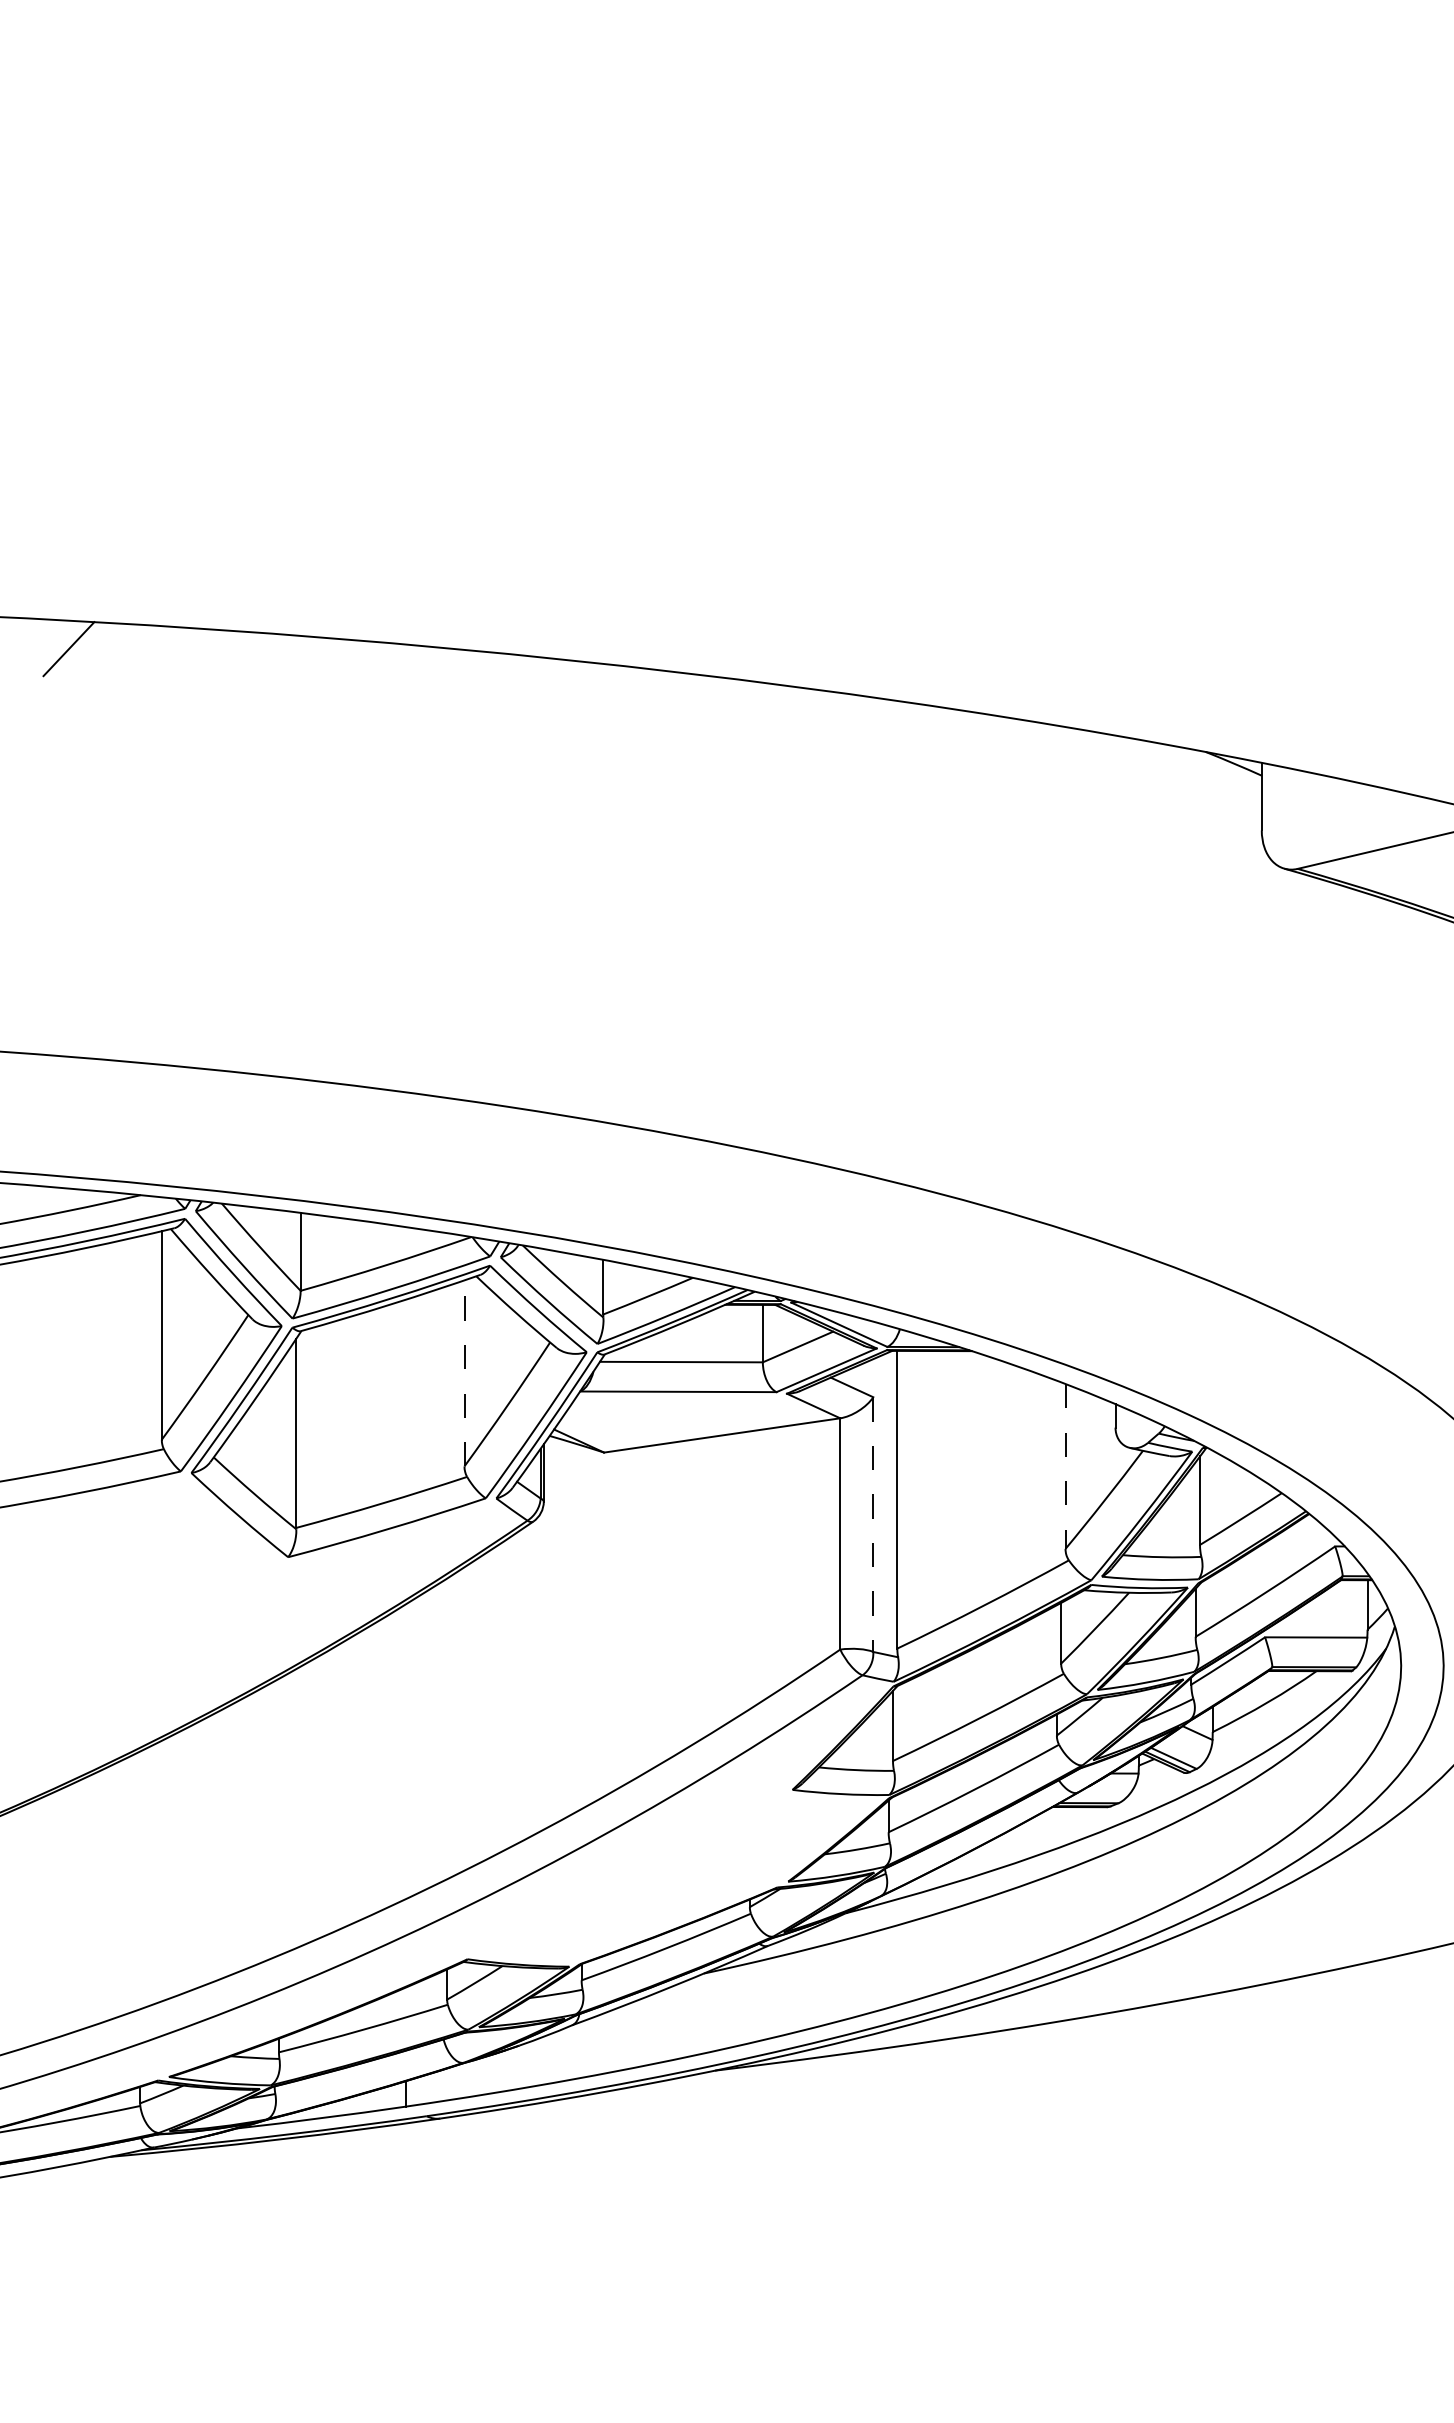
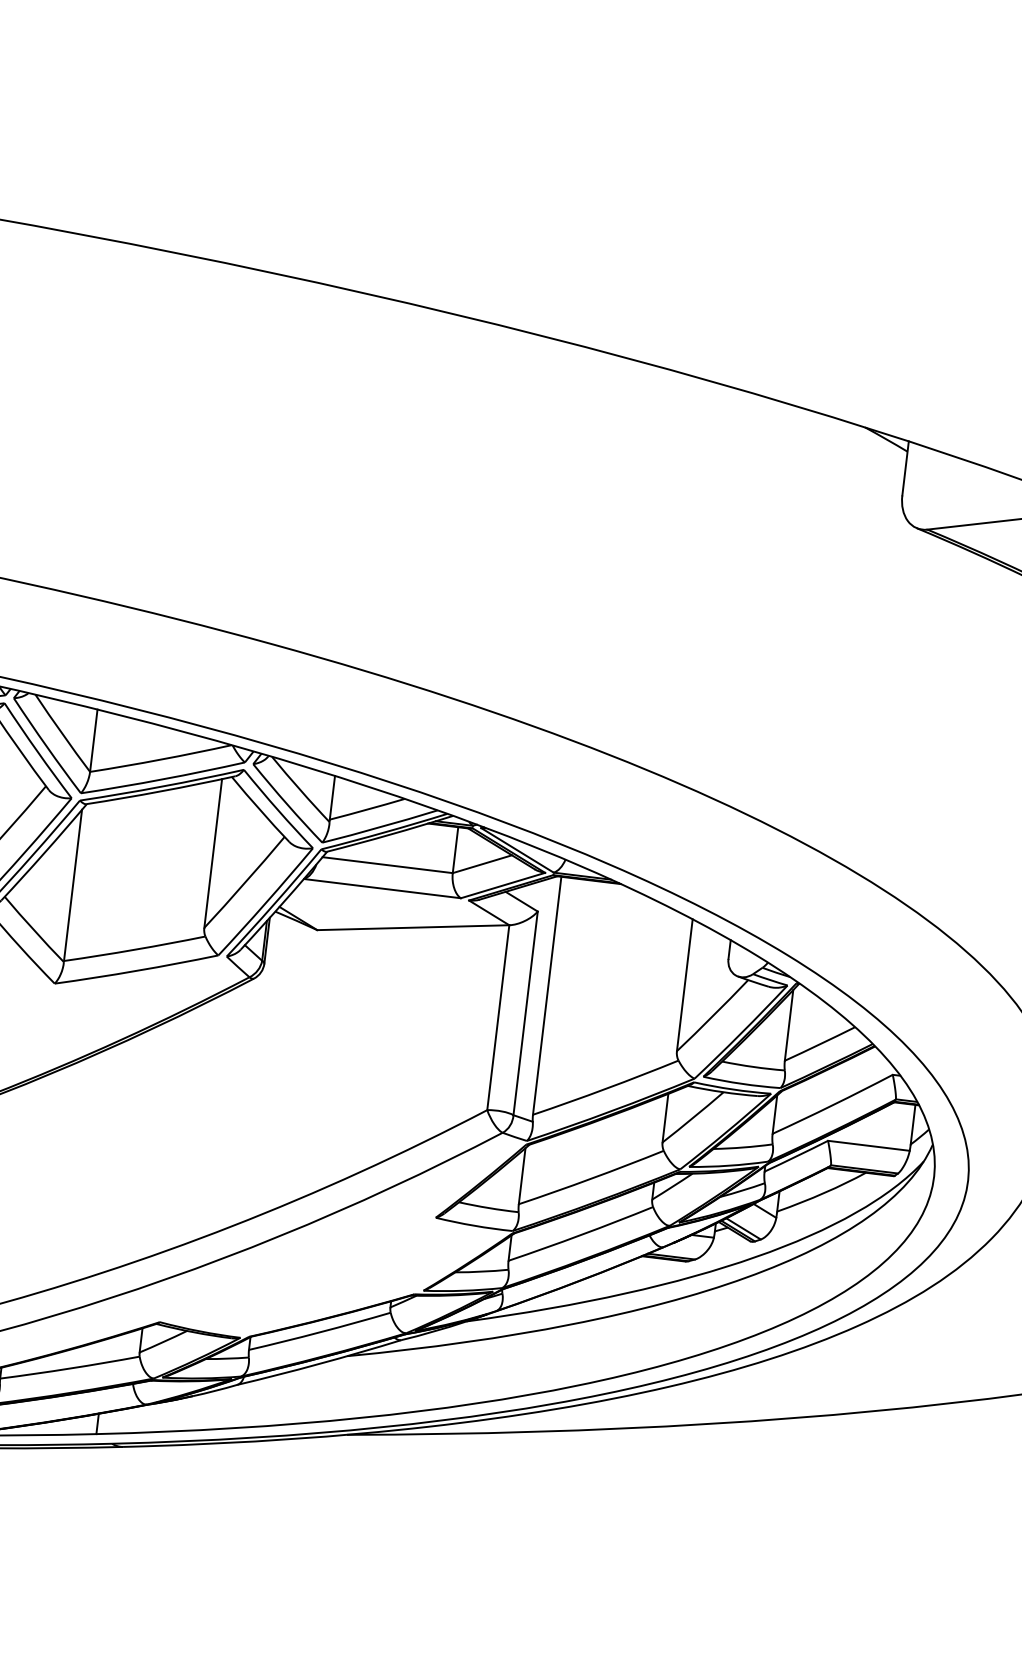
line: (464, 1372) -> (213, 852), dashed -> solid
line: (1065, 1467) -> (684, 986), dashed -> solid
line: (873, 1525) -> (525, 1014), dashed -> solid

